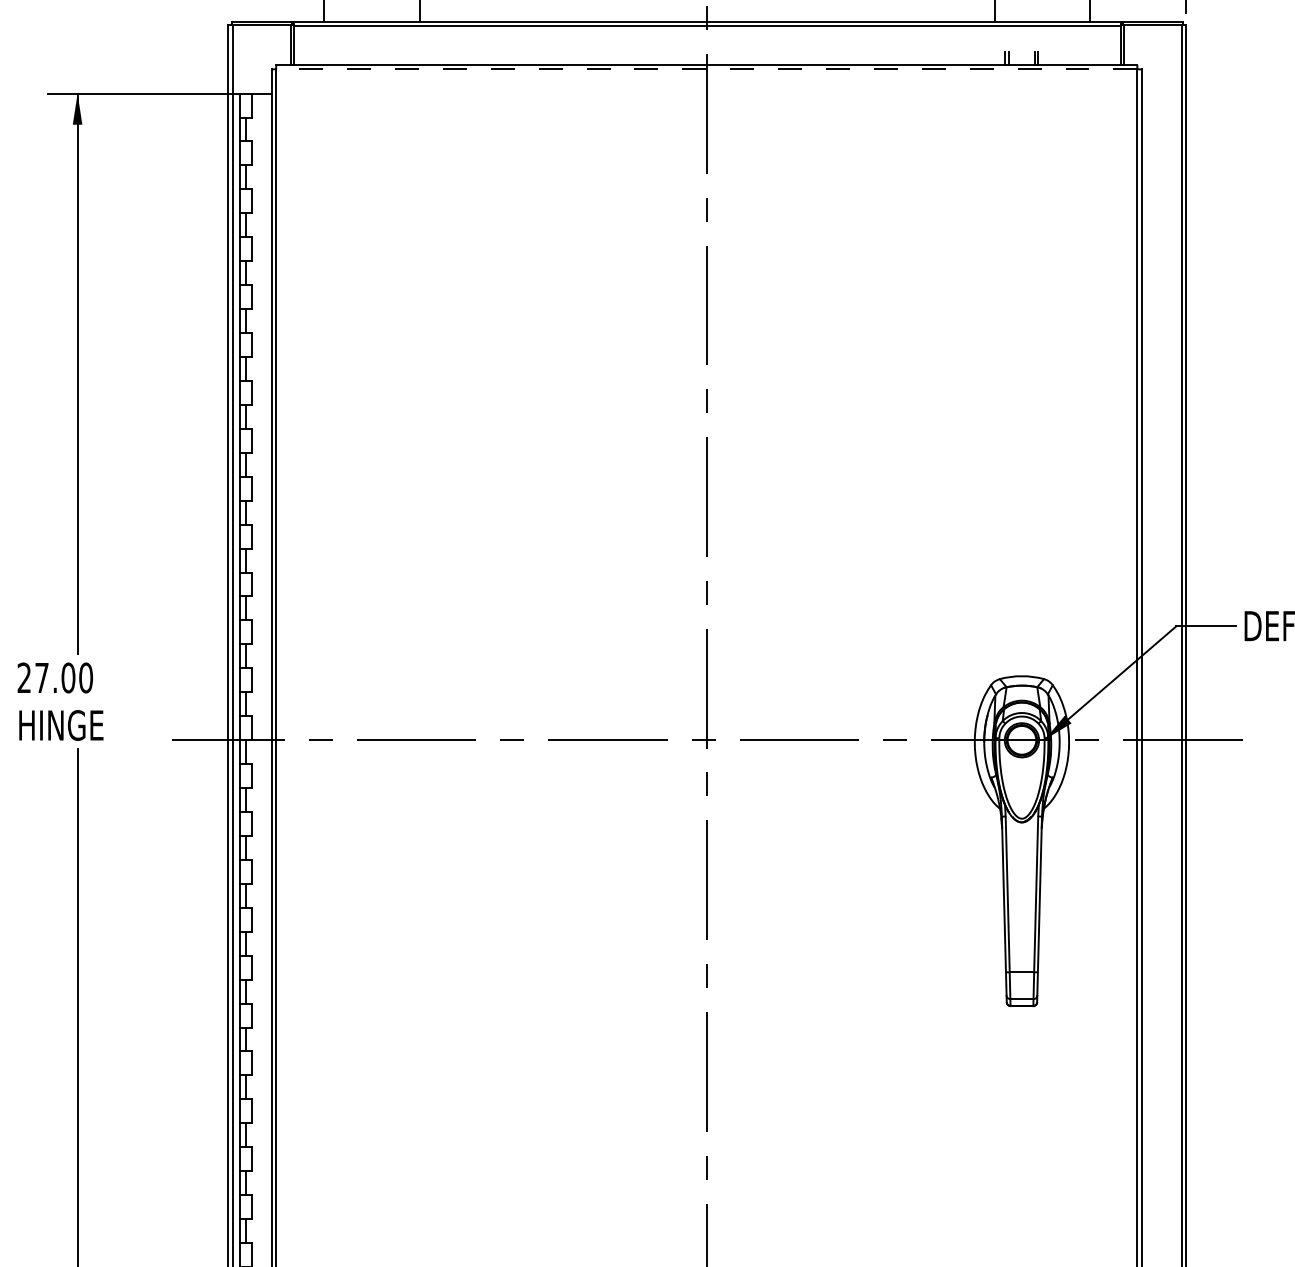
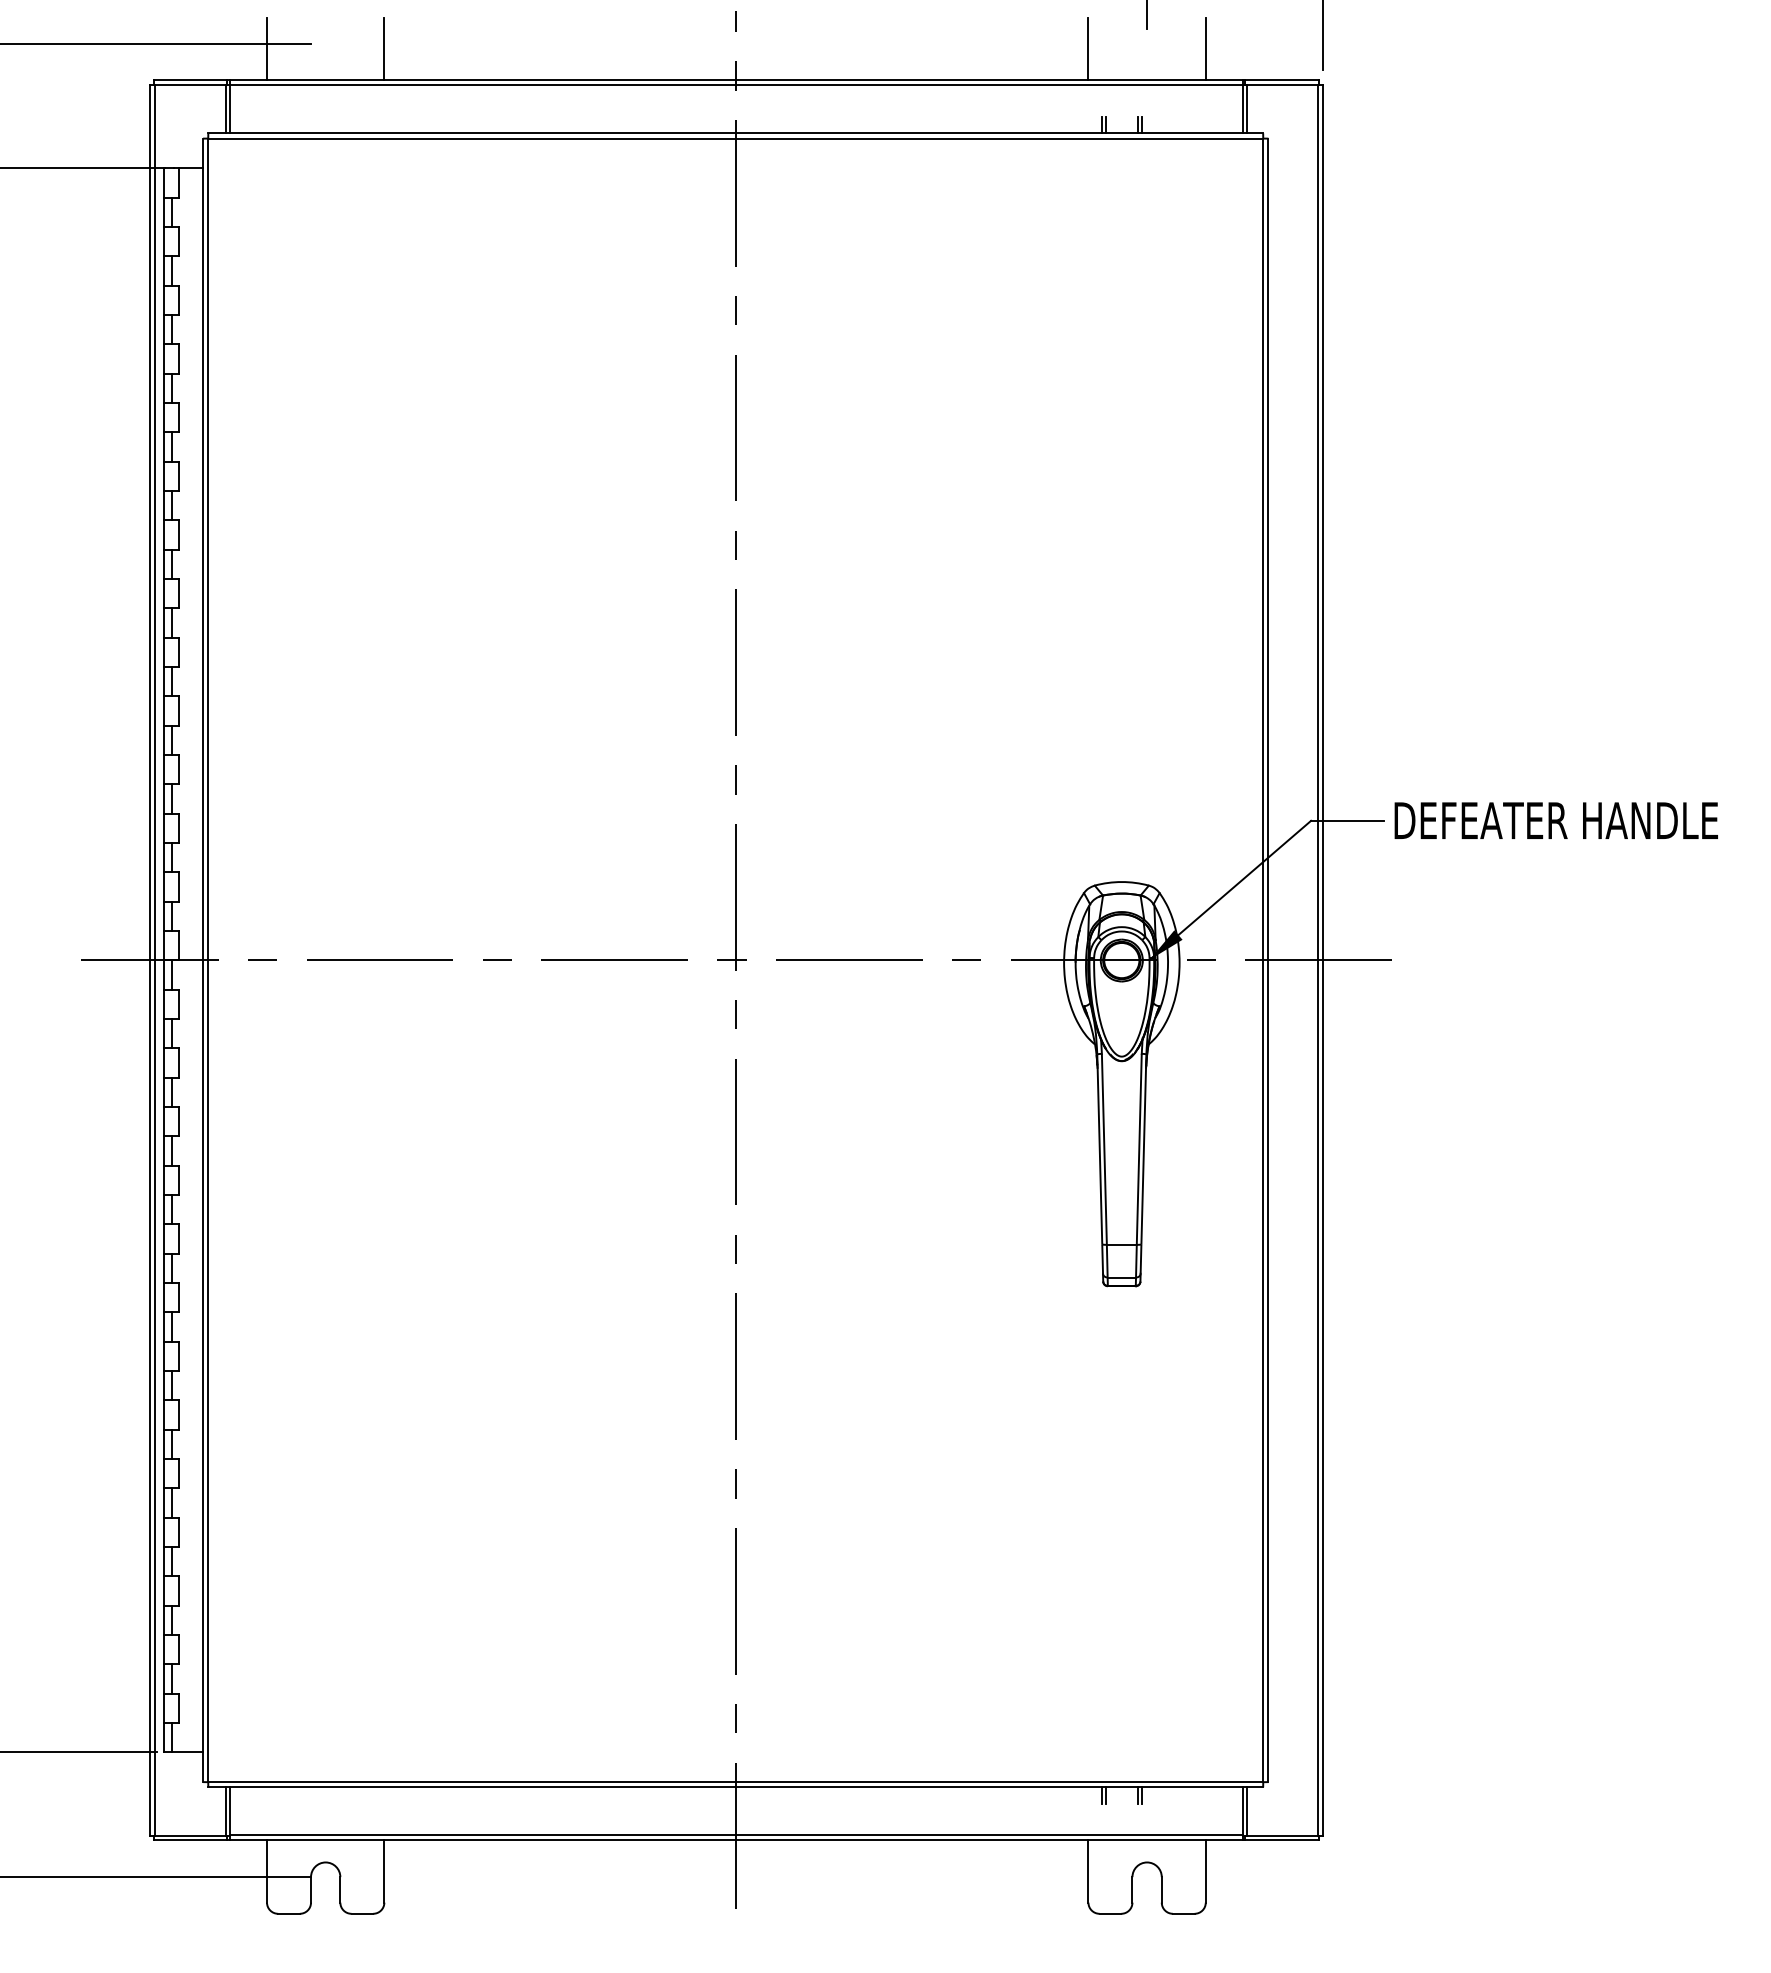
line: (706, 69) -> (735, 138), dashed -> solid

